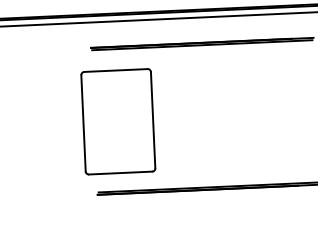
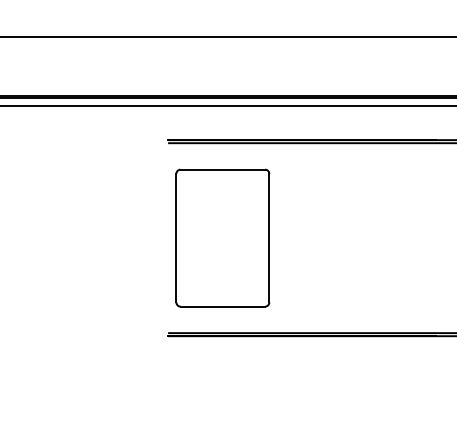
part: (118, 121) -> (222, 237), moved

